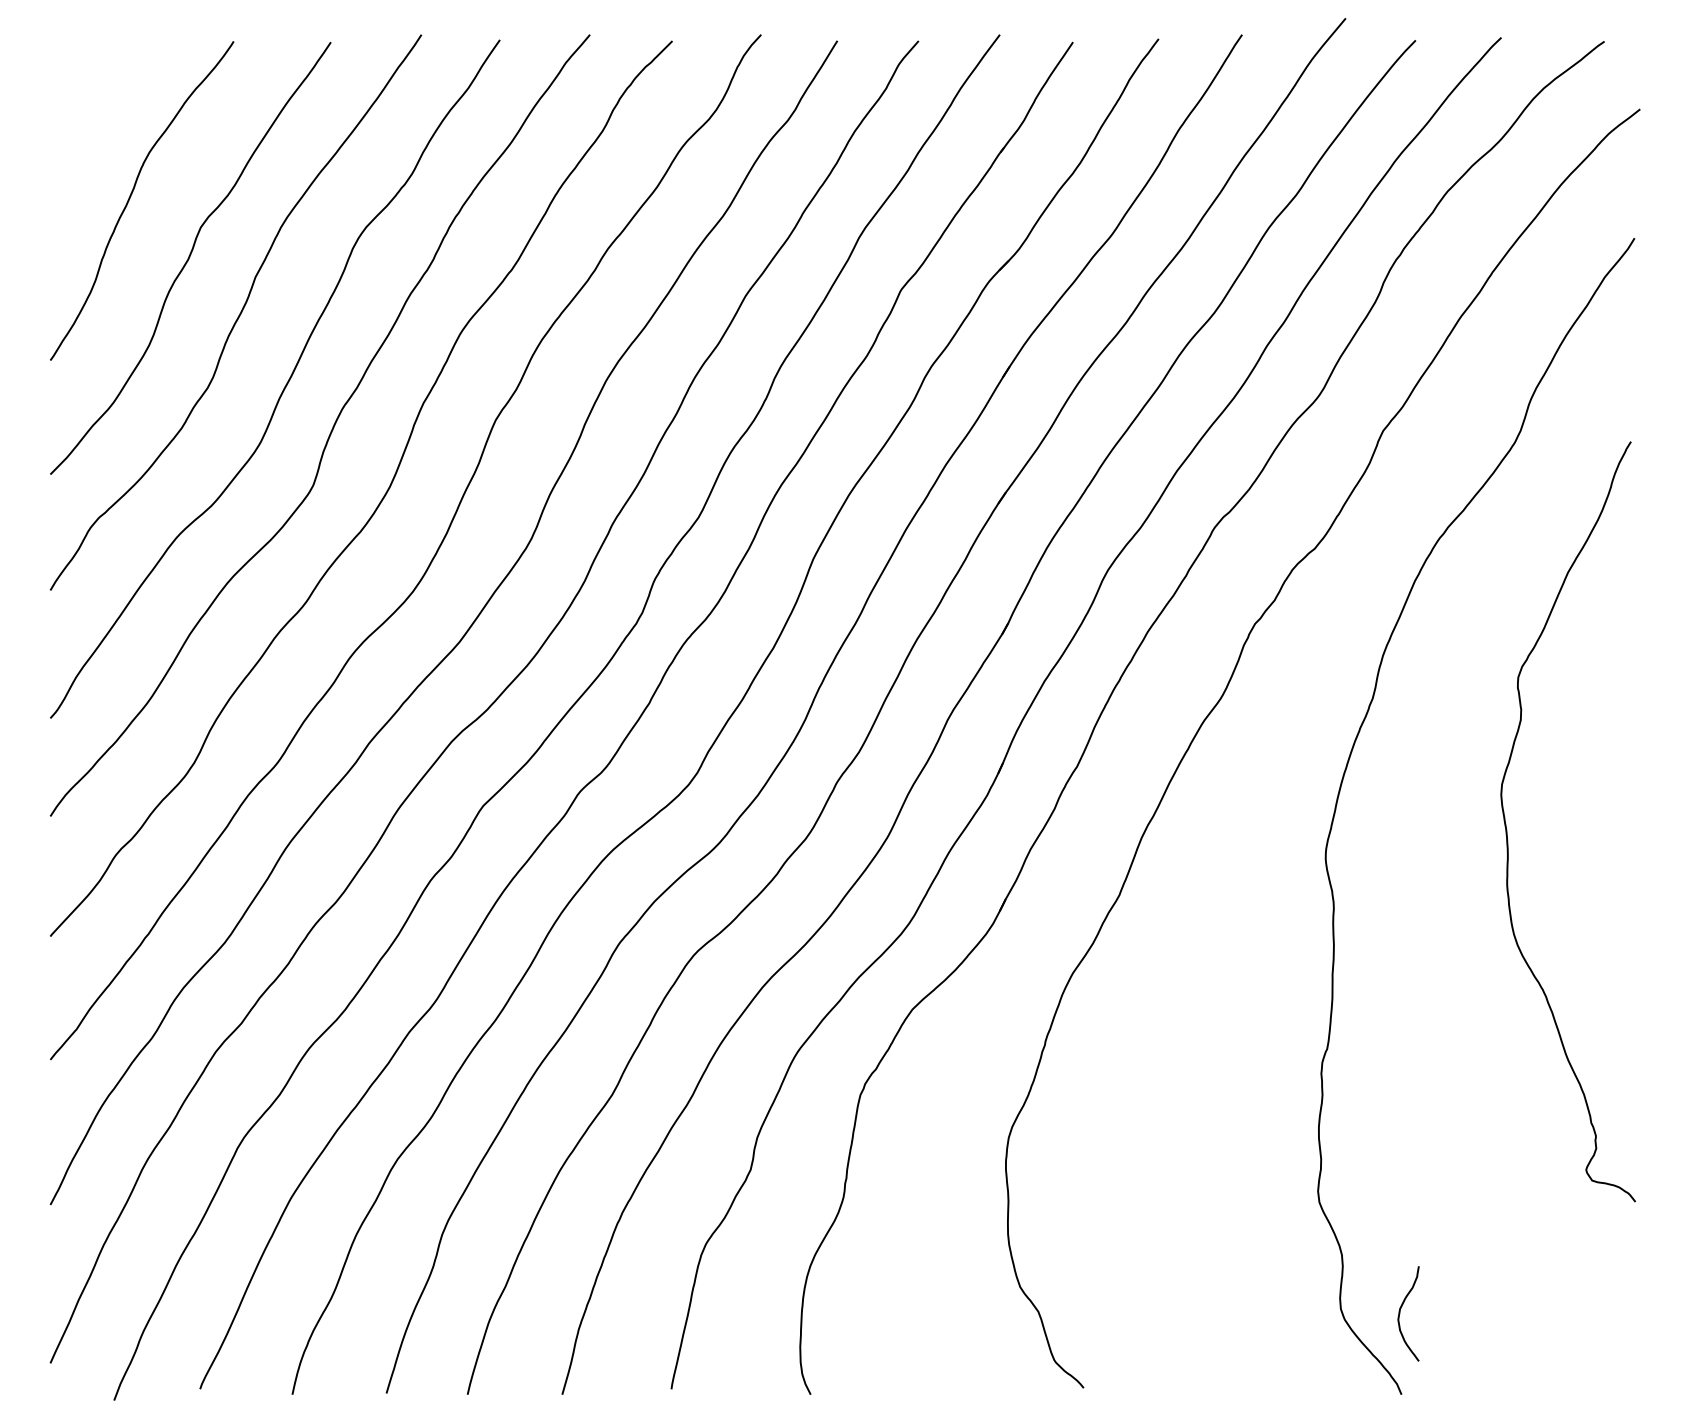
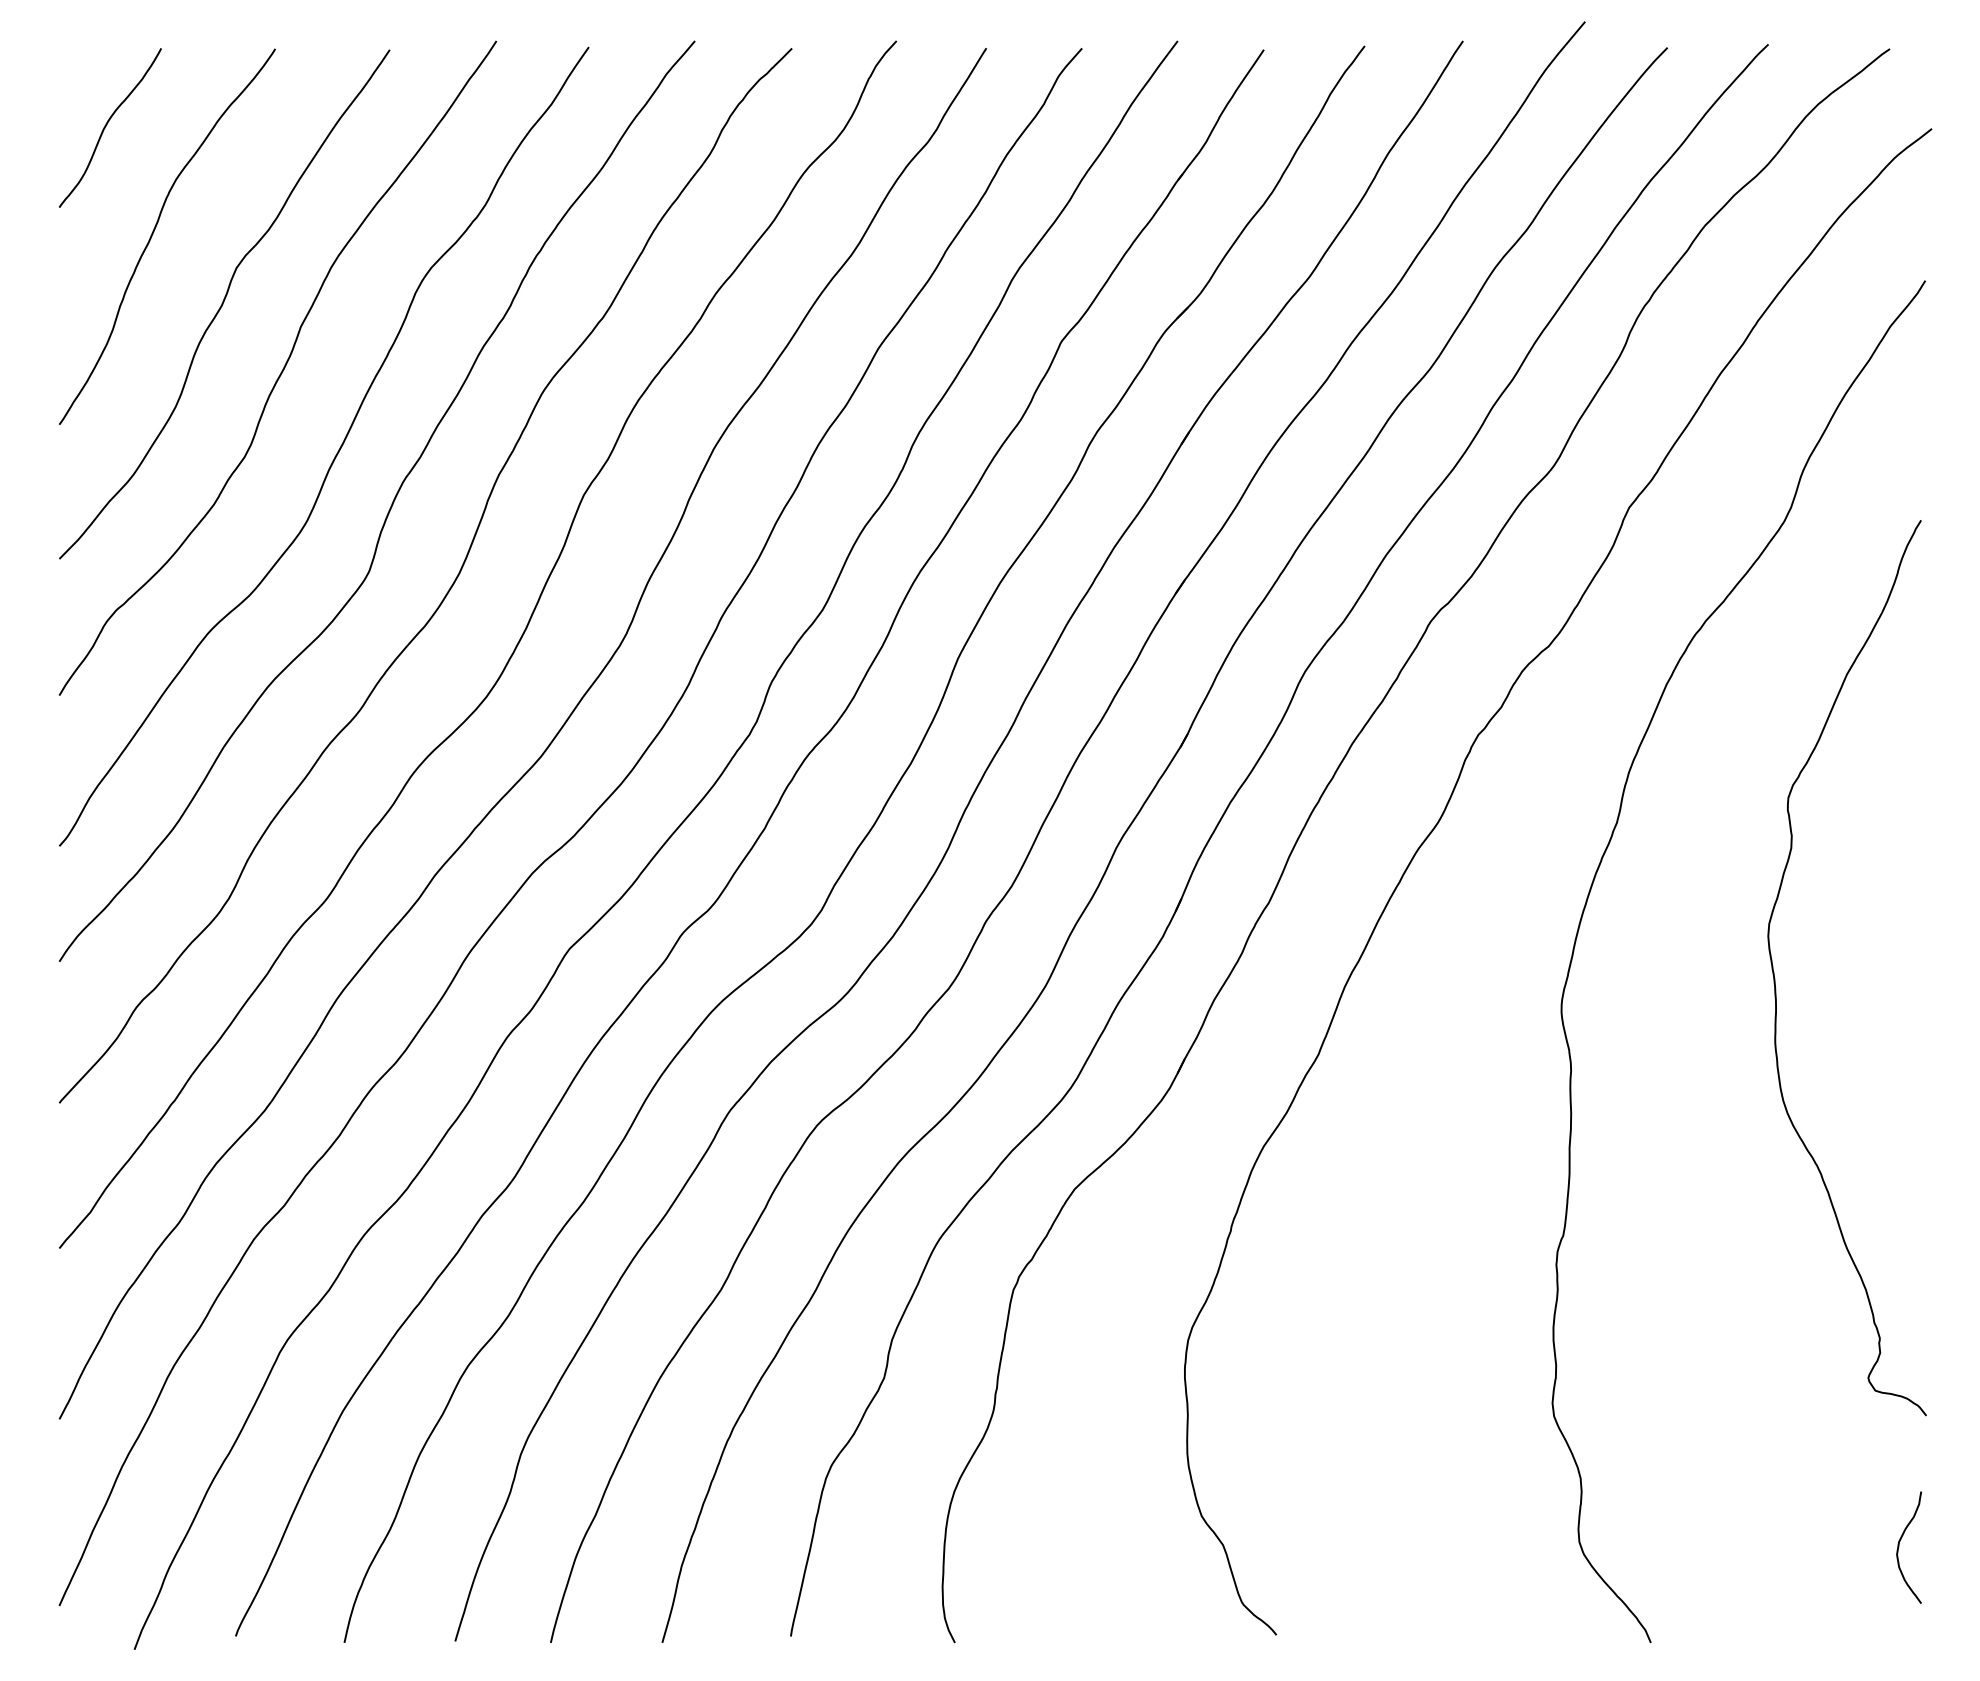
curve: (90, 107) -> (106, 126), added
curve: (1400, 1313) -> (1899, 1547), moved

